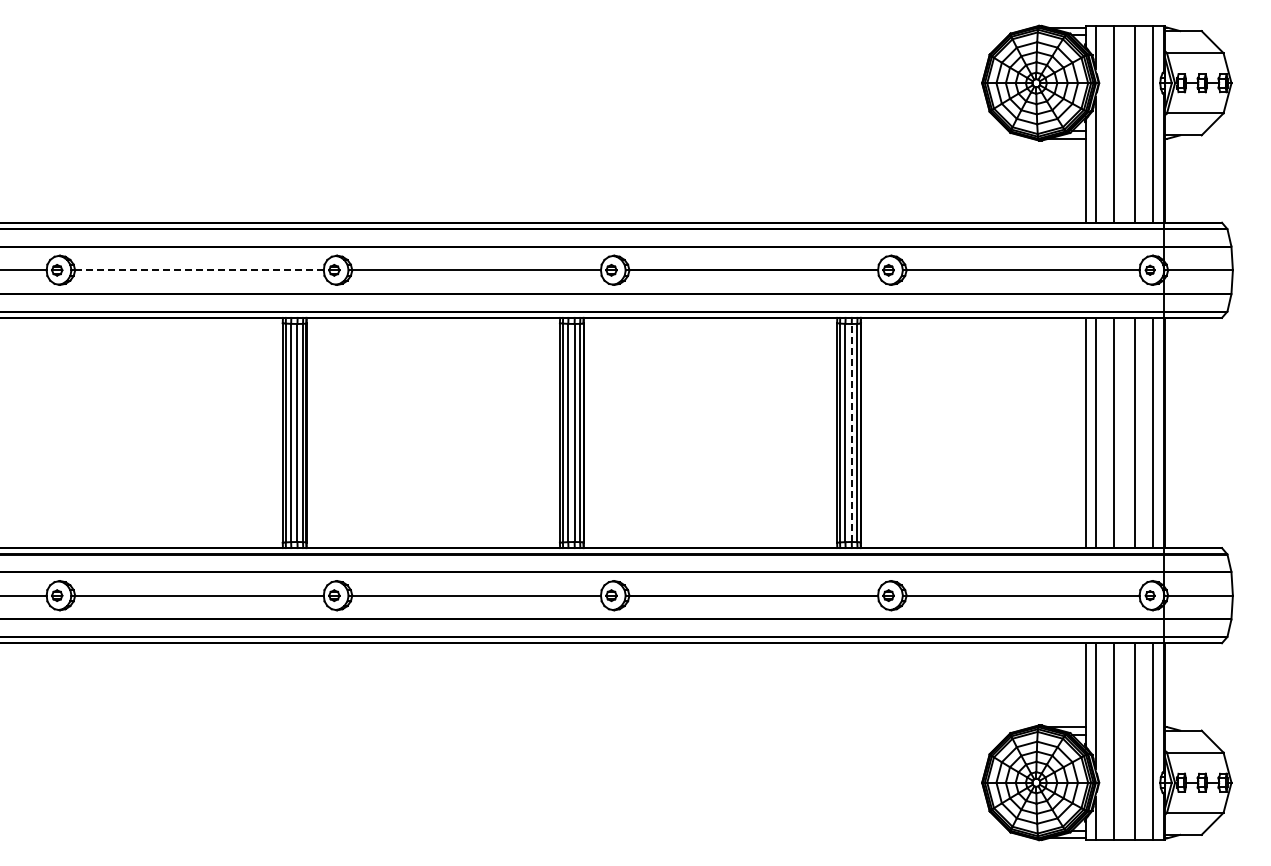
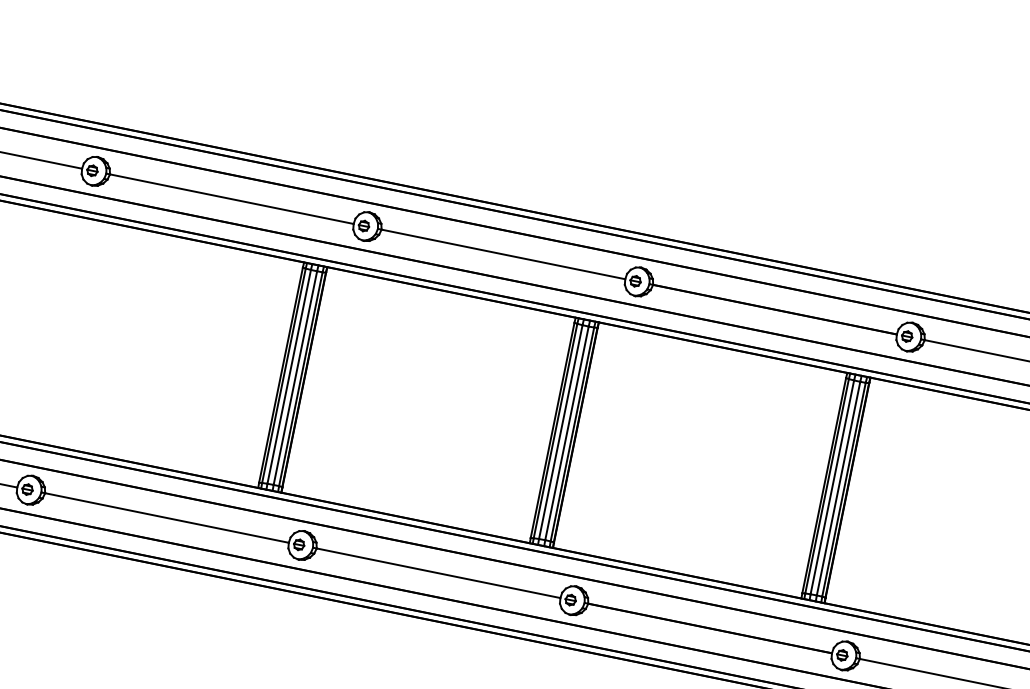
line: (200, 270) -> (232, 199), dashed -> solid
line: (851, 432) -> (838, 488), dashed -> solid

